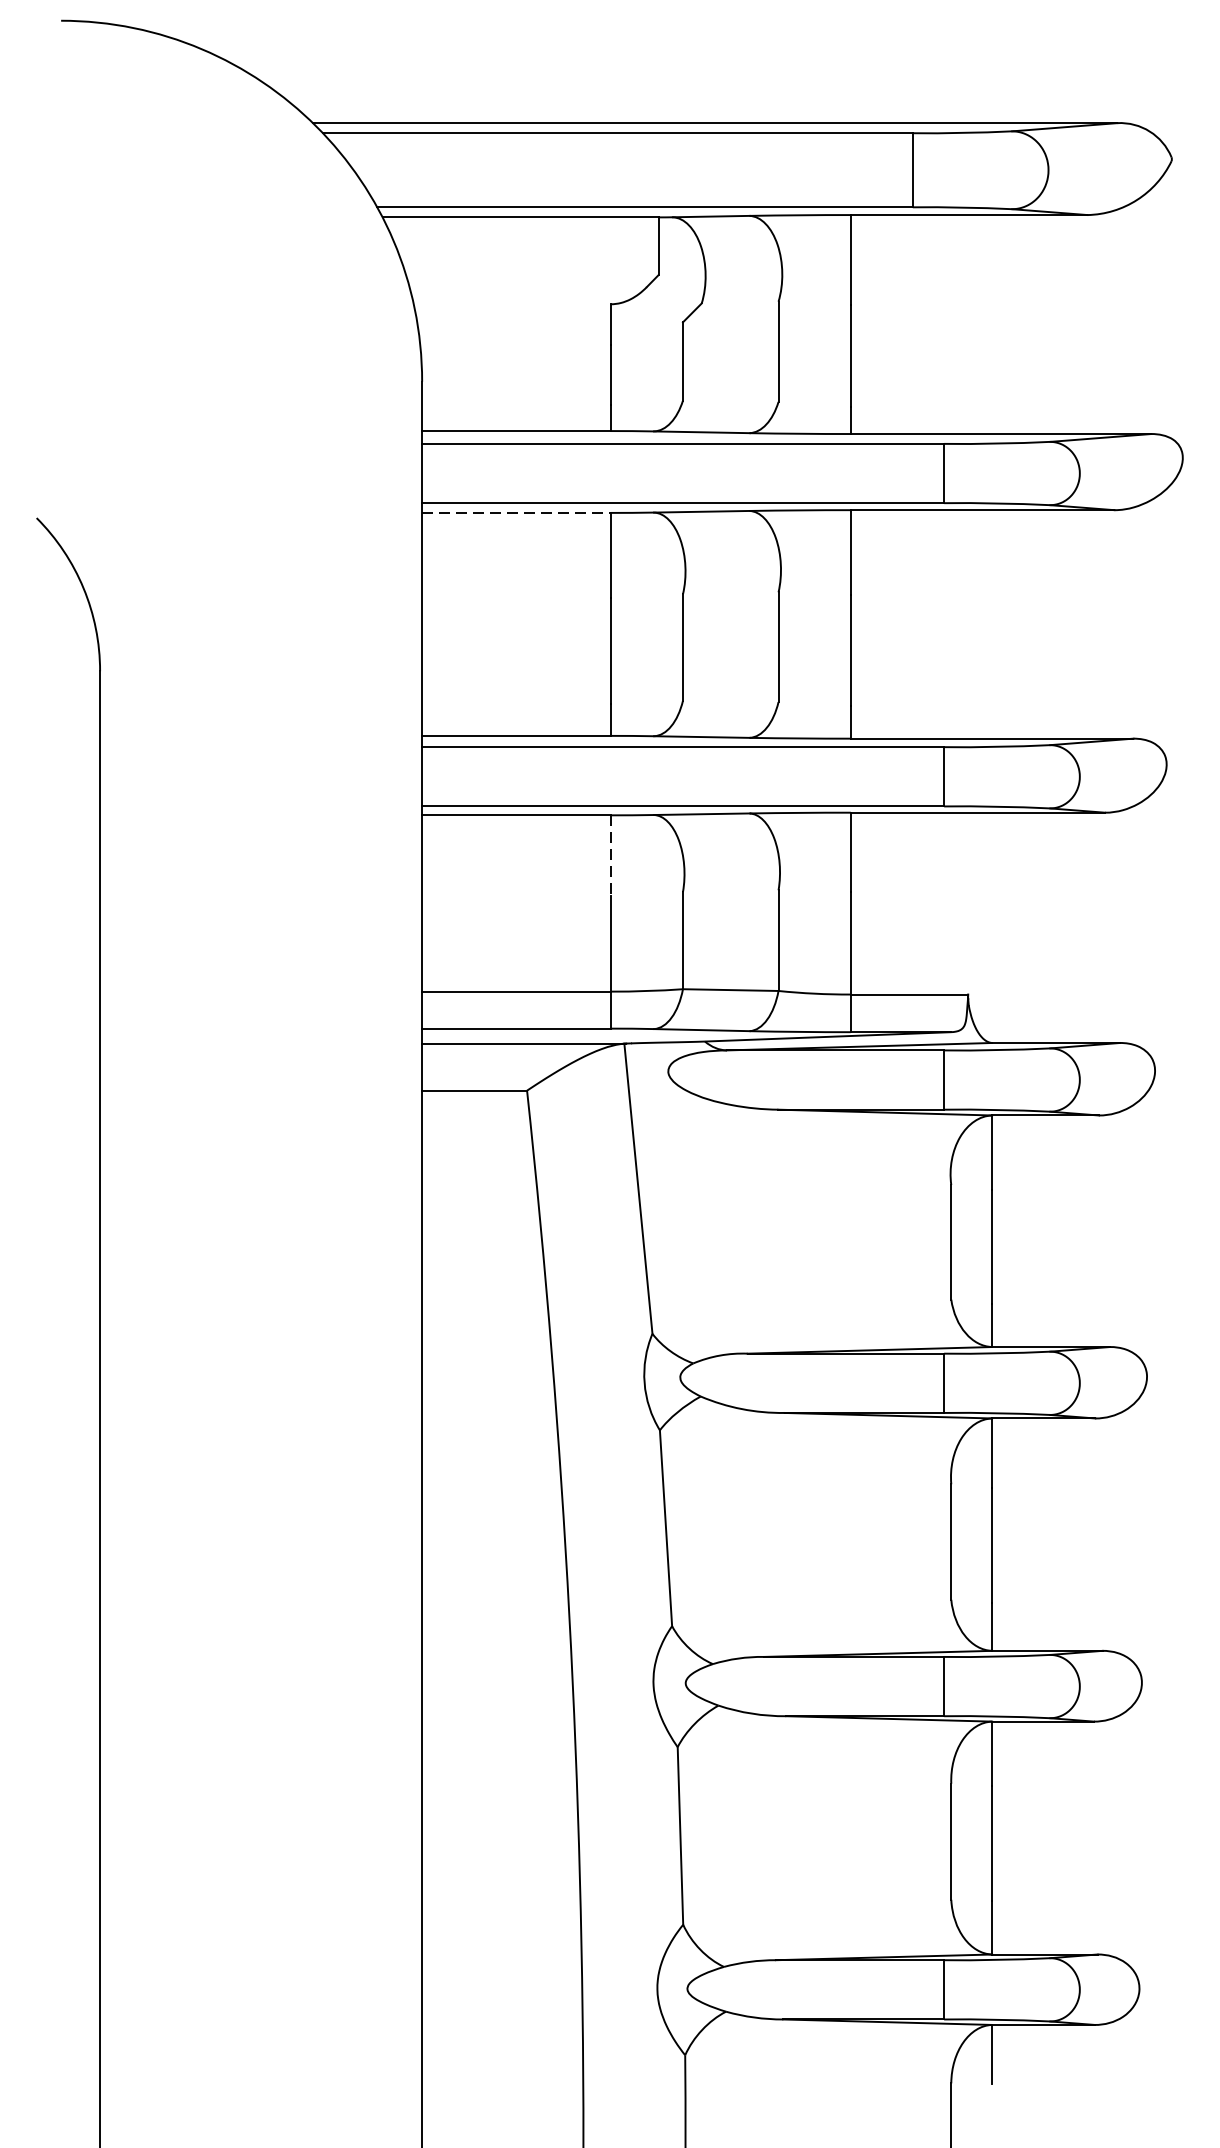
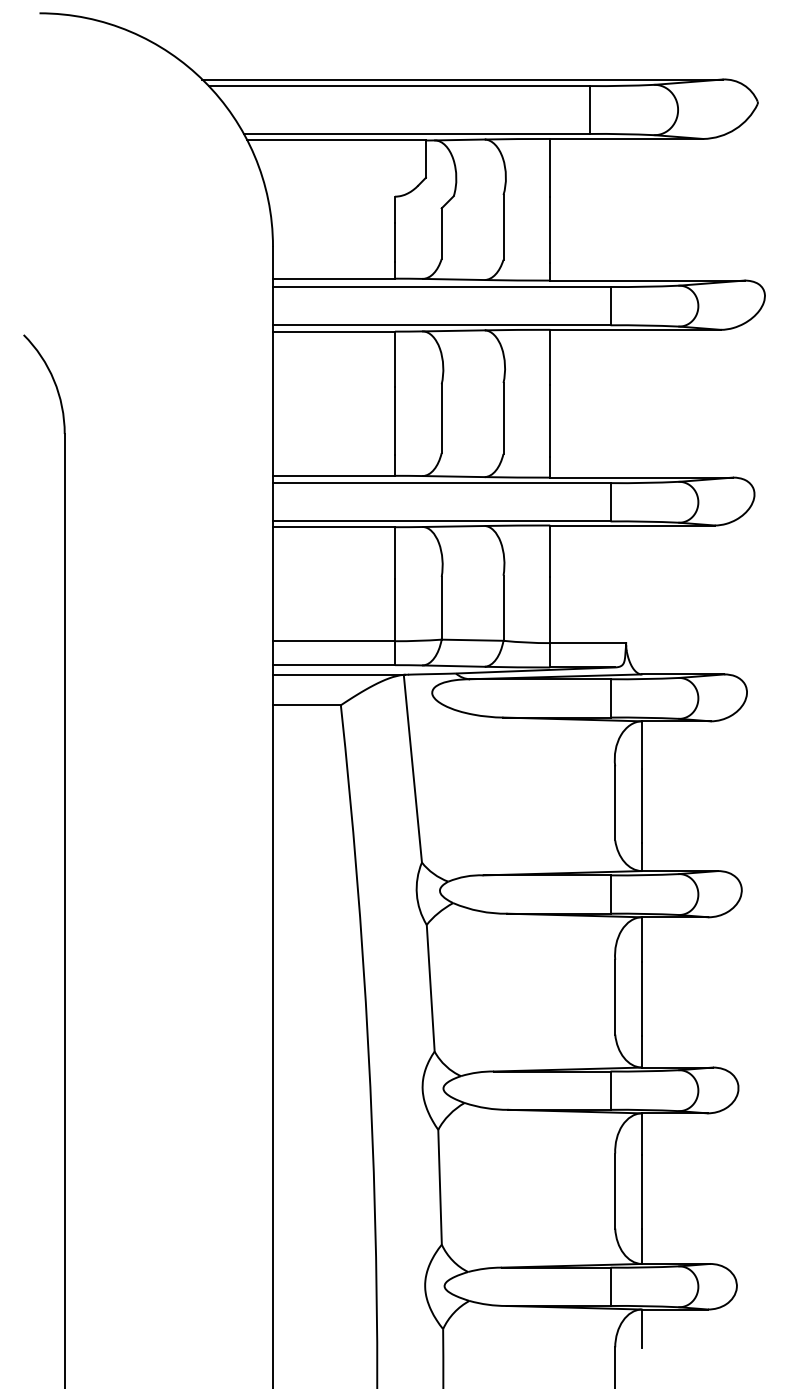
line: (517, 512) -> (334, 331), dashed -> solid
line: (611, 855) -> (395, 553), dashed -> solid

